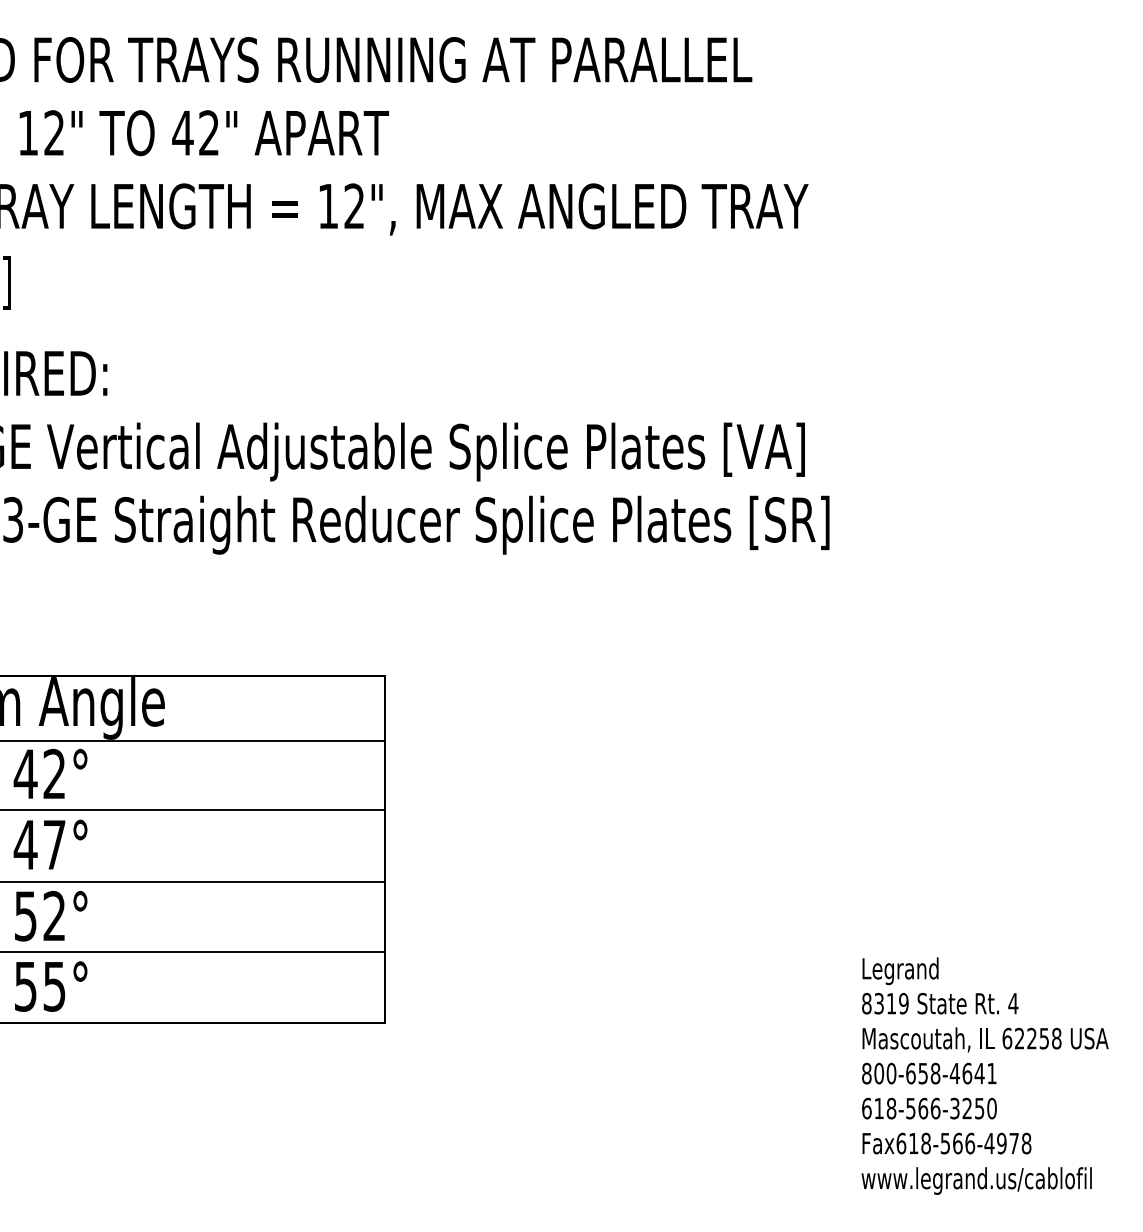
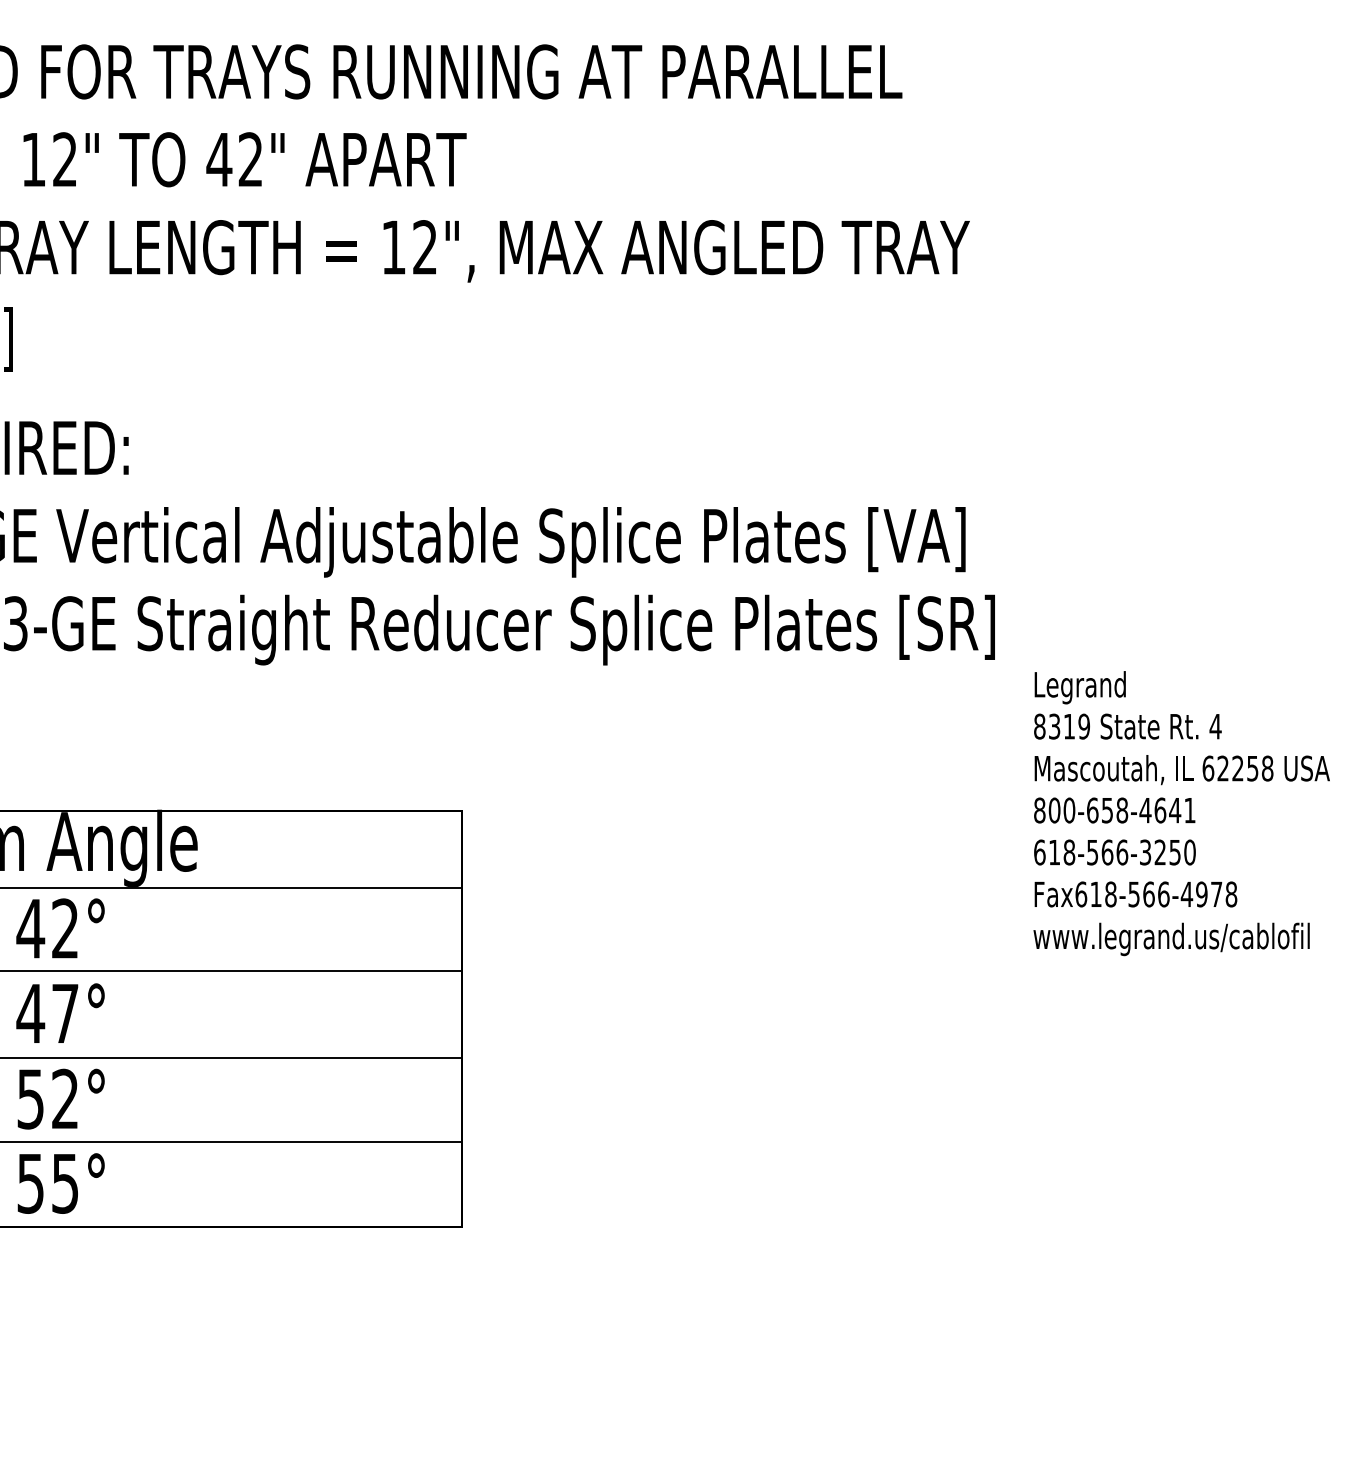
text: (984, 1075) -> (1180, 812), moved

